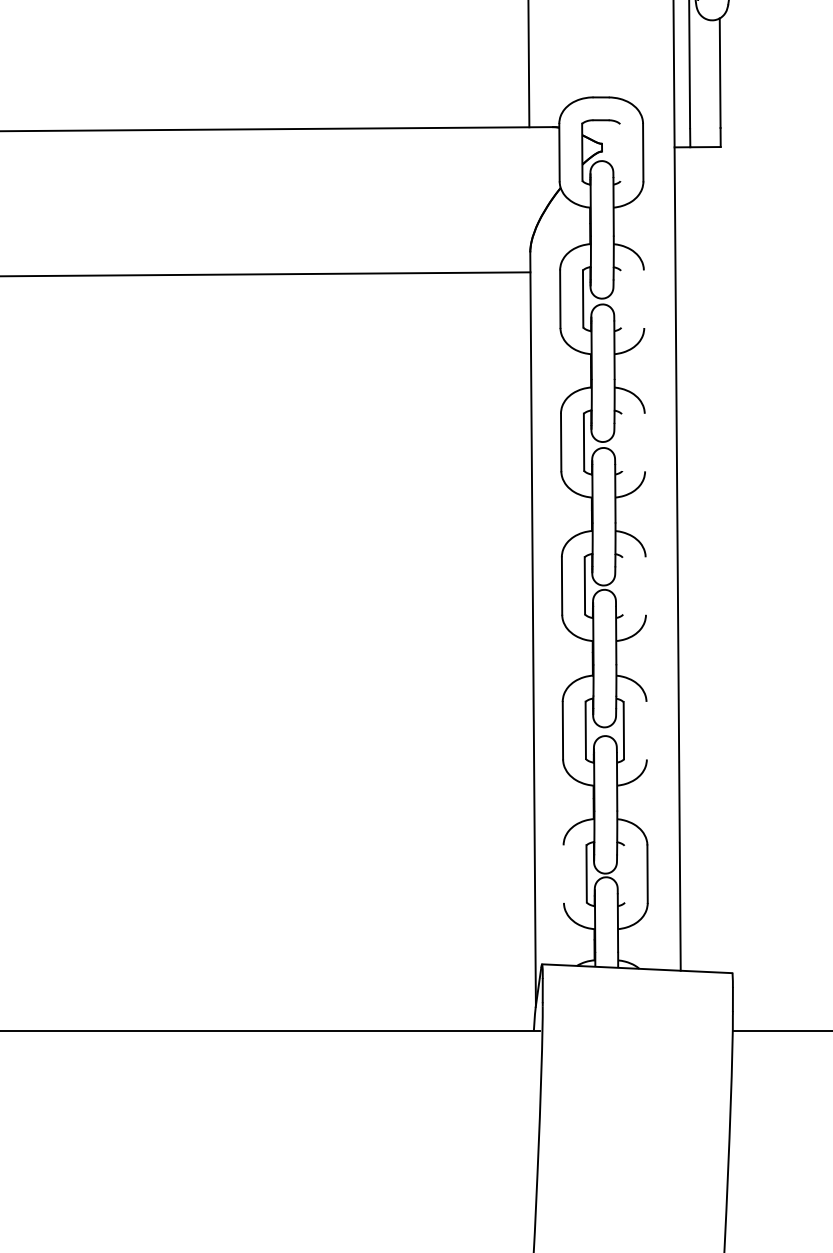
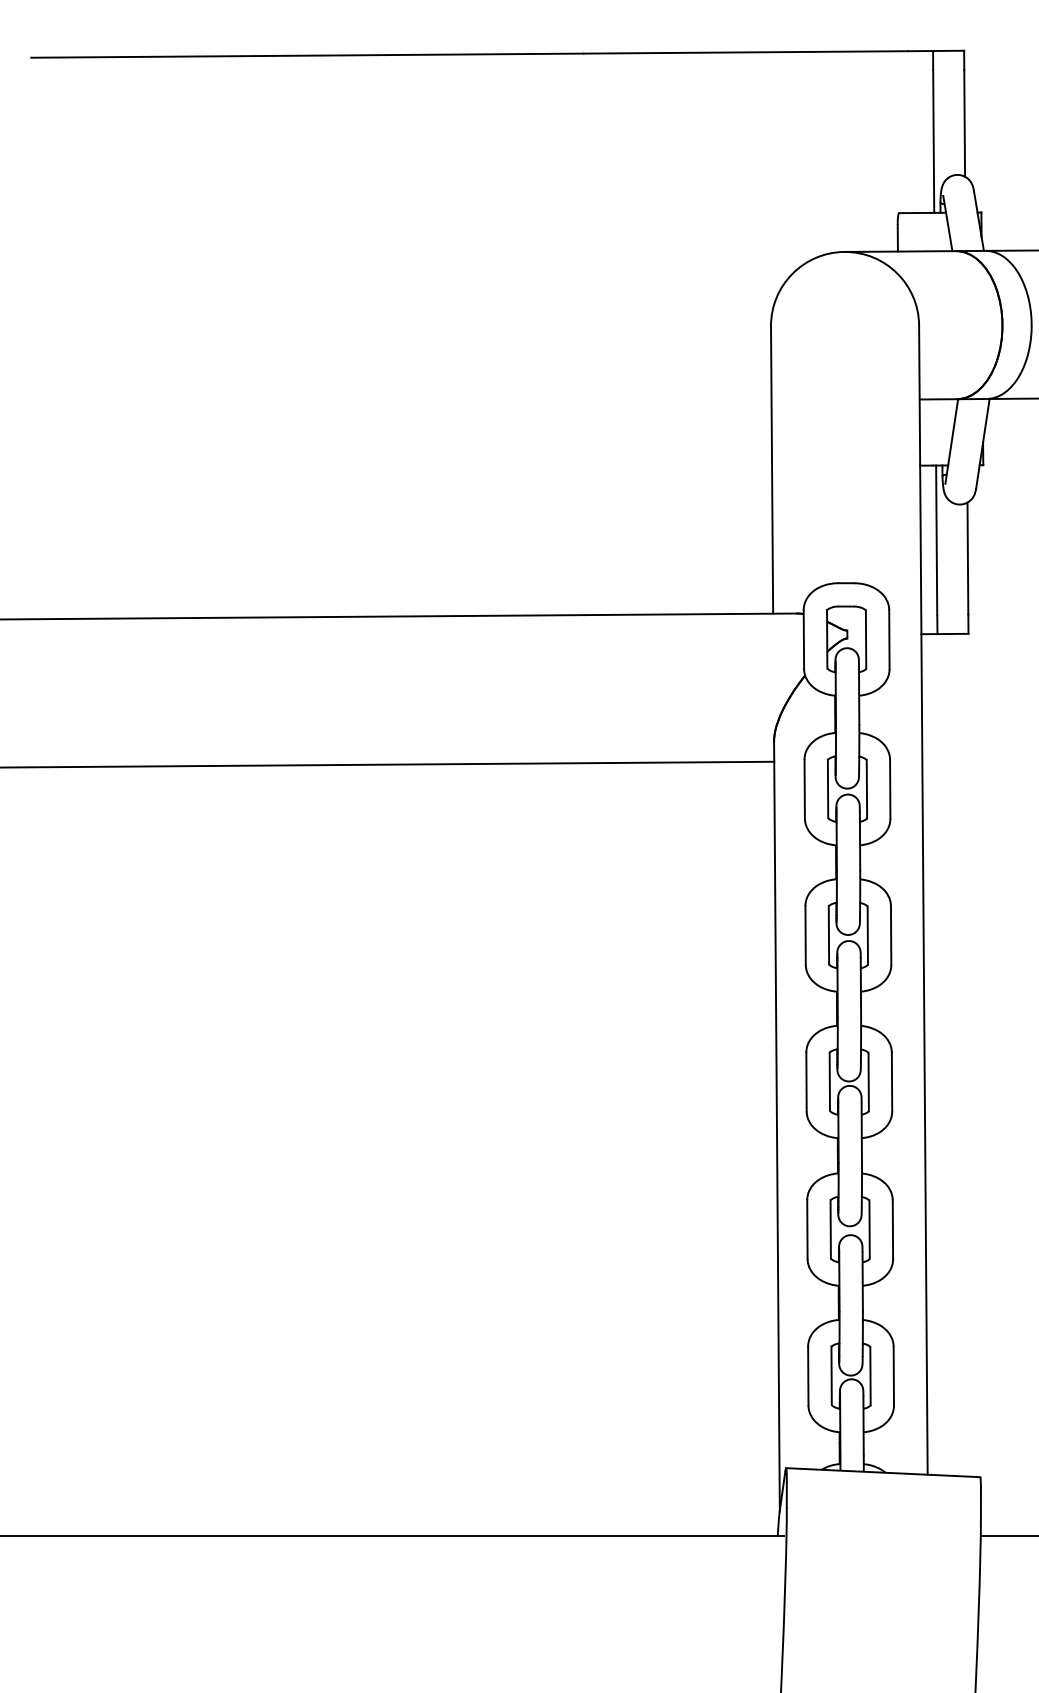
line: (619, 152) -> (865, 639), added
line: (620, 298) -> (866, 788), added
line: (644, 298) -> (890, 788), added
line: (621, 442) -> (867, 935), added
line: (644, 442) -> (890, 935), added
line: (622, 585) -> (868, 1081), added
line: (645, 585) -> (891, 1081), added
line: (646, 730) -> (892, 1229), added
line: (563, 873) -> (808, 1375), added
line: (624, 873) -> (870, 1375), added

